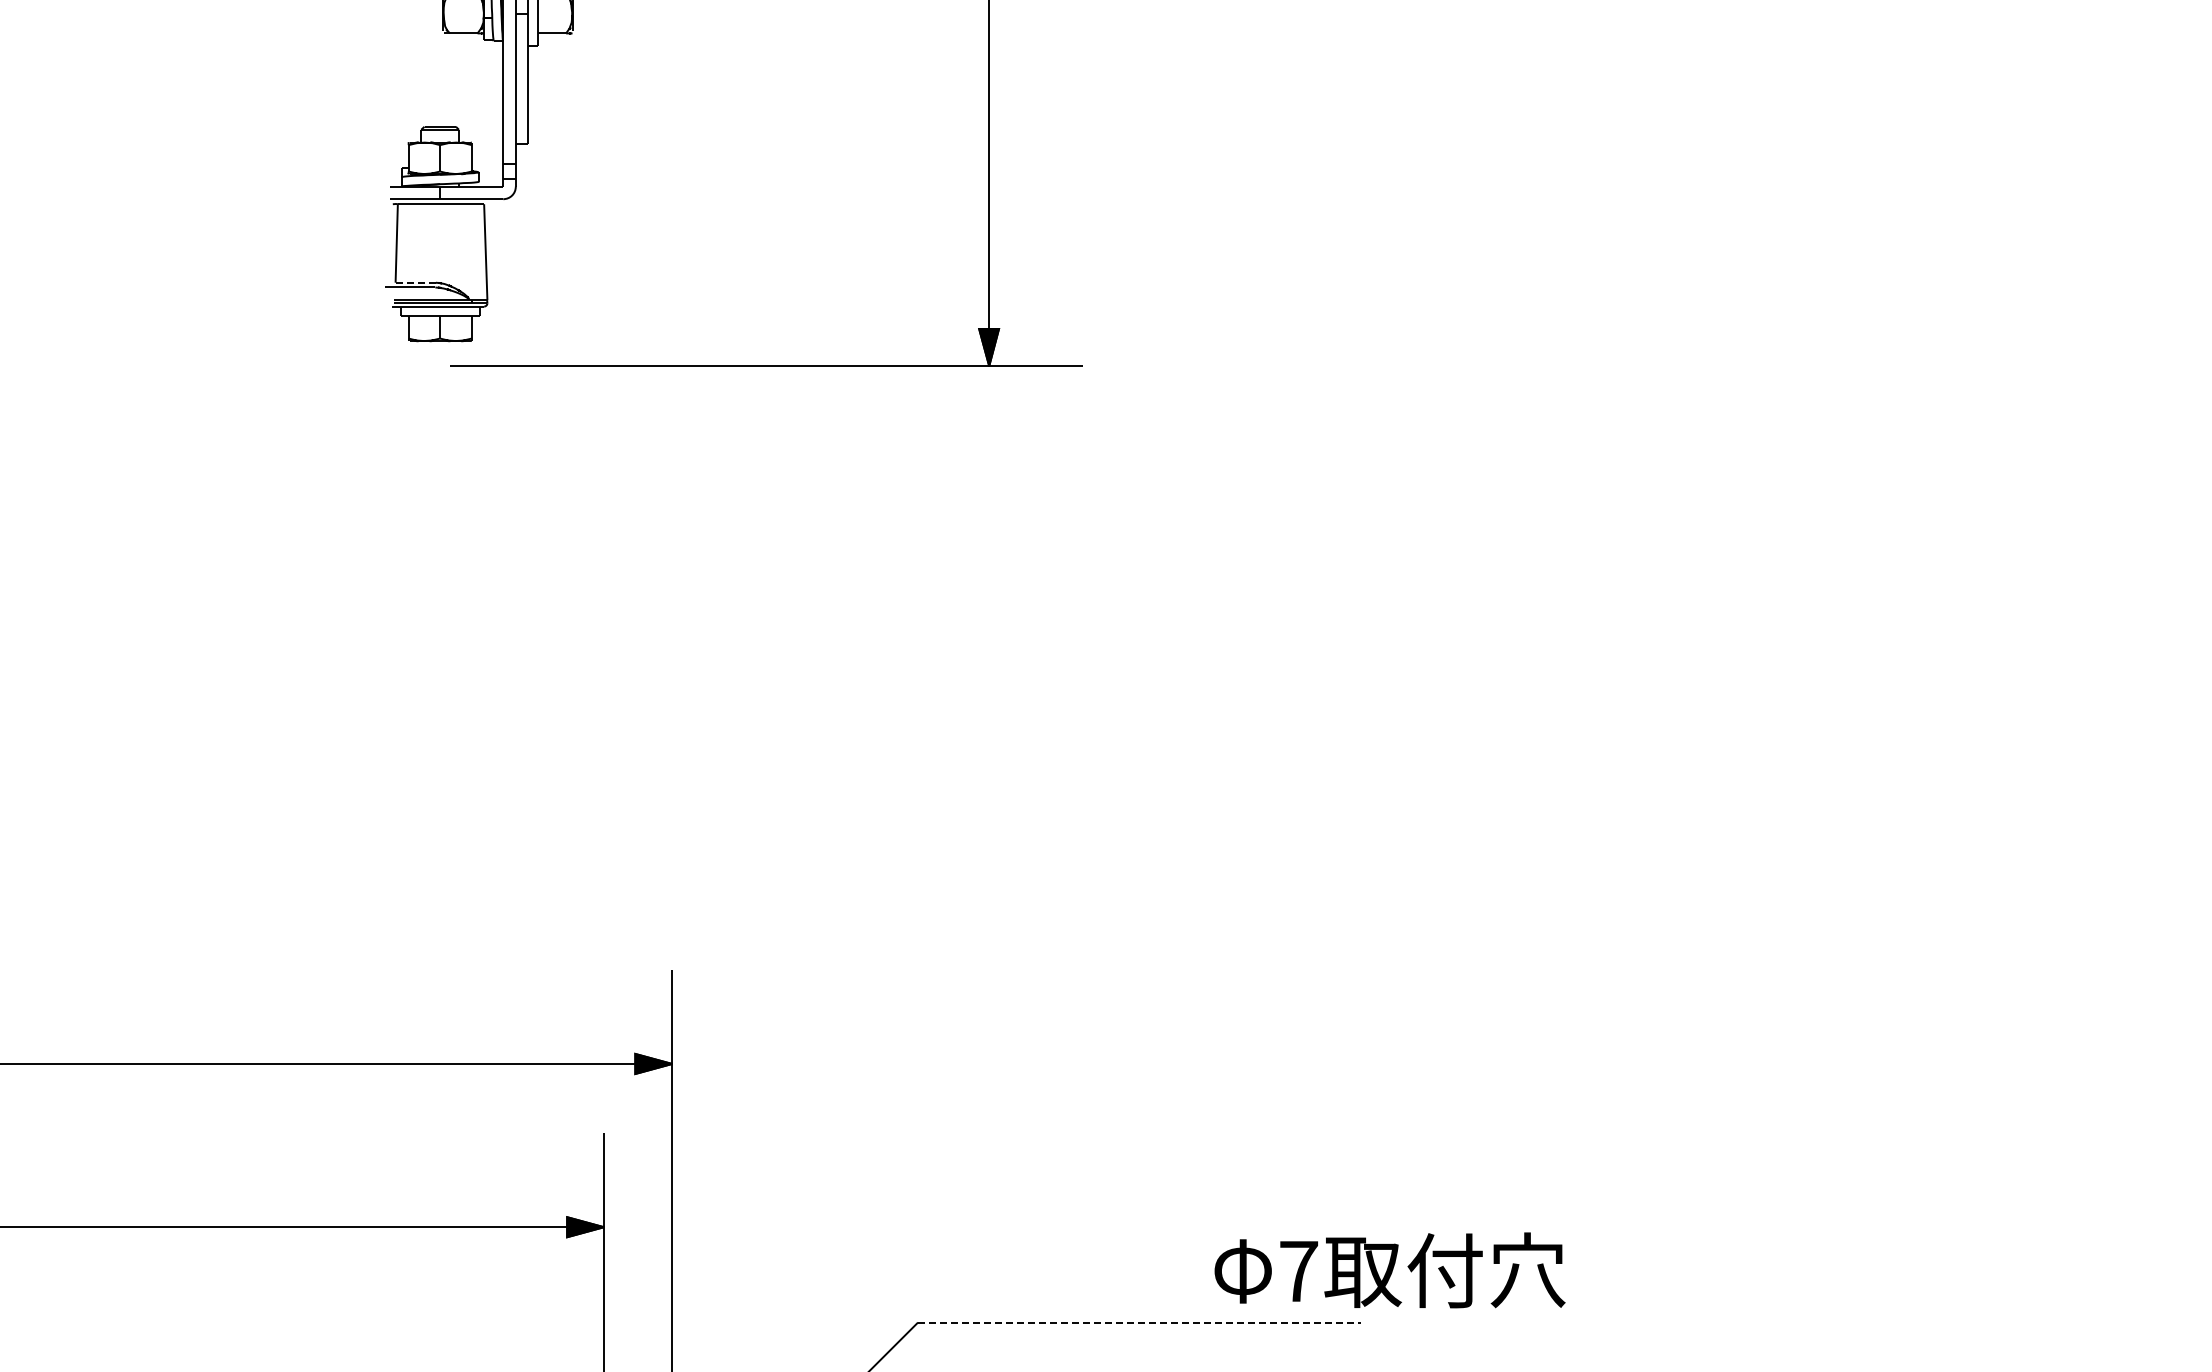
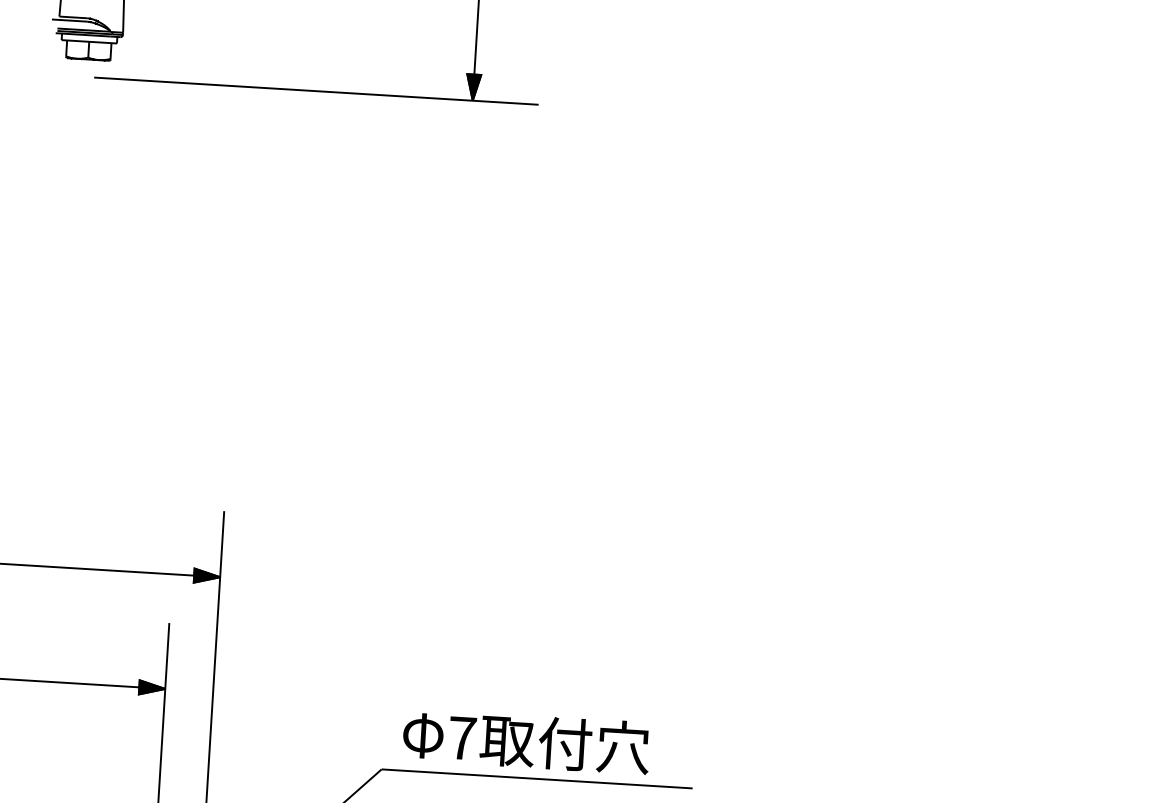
line: (416, 282) -> (74, 17), dashed -> solid
text: (1389, 1270) -> (526, 741), moved
line: (1139, 1322) -> (537, 778), dashed -> solid

